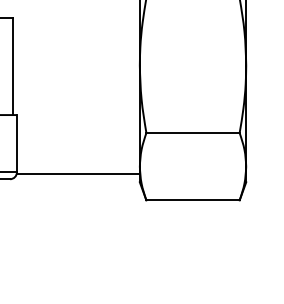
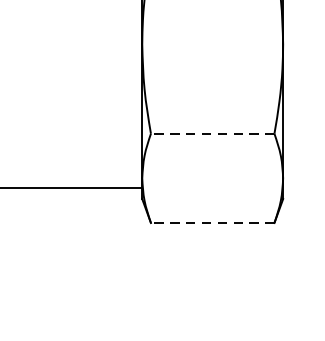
line: (193, 132) -> (213, 133), solid -> dashed
line: (193, 200) -> (213, 223), solid -> dashed

